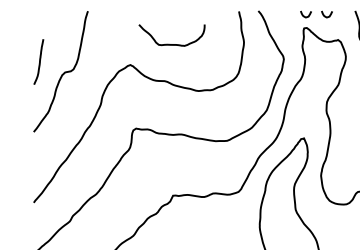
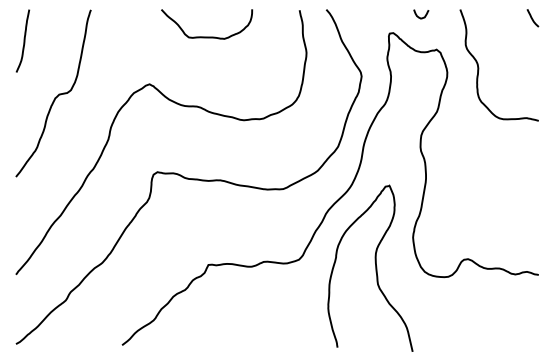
curve: (304, 15) -> (390, 16), removed
curve: (172, 44) -> (207, 36), moved
curve: (39, 61) -> (23, 40), moved

